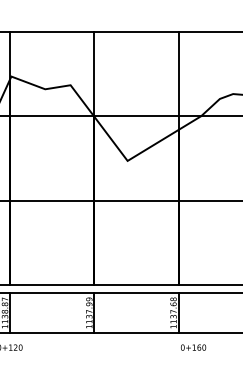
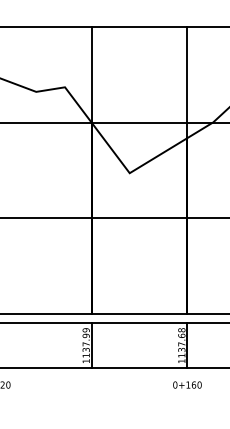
text: (193, 347) -> (187, 384), moved

